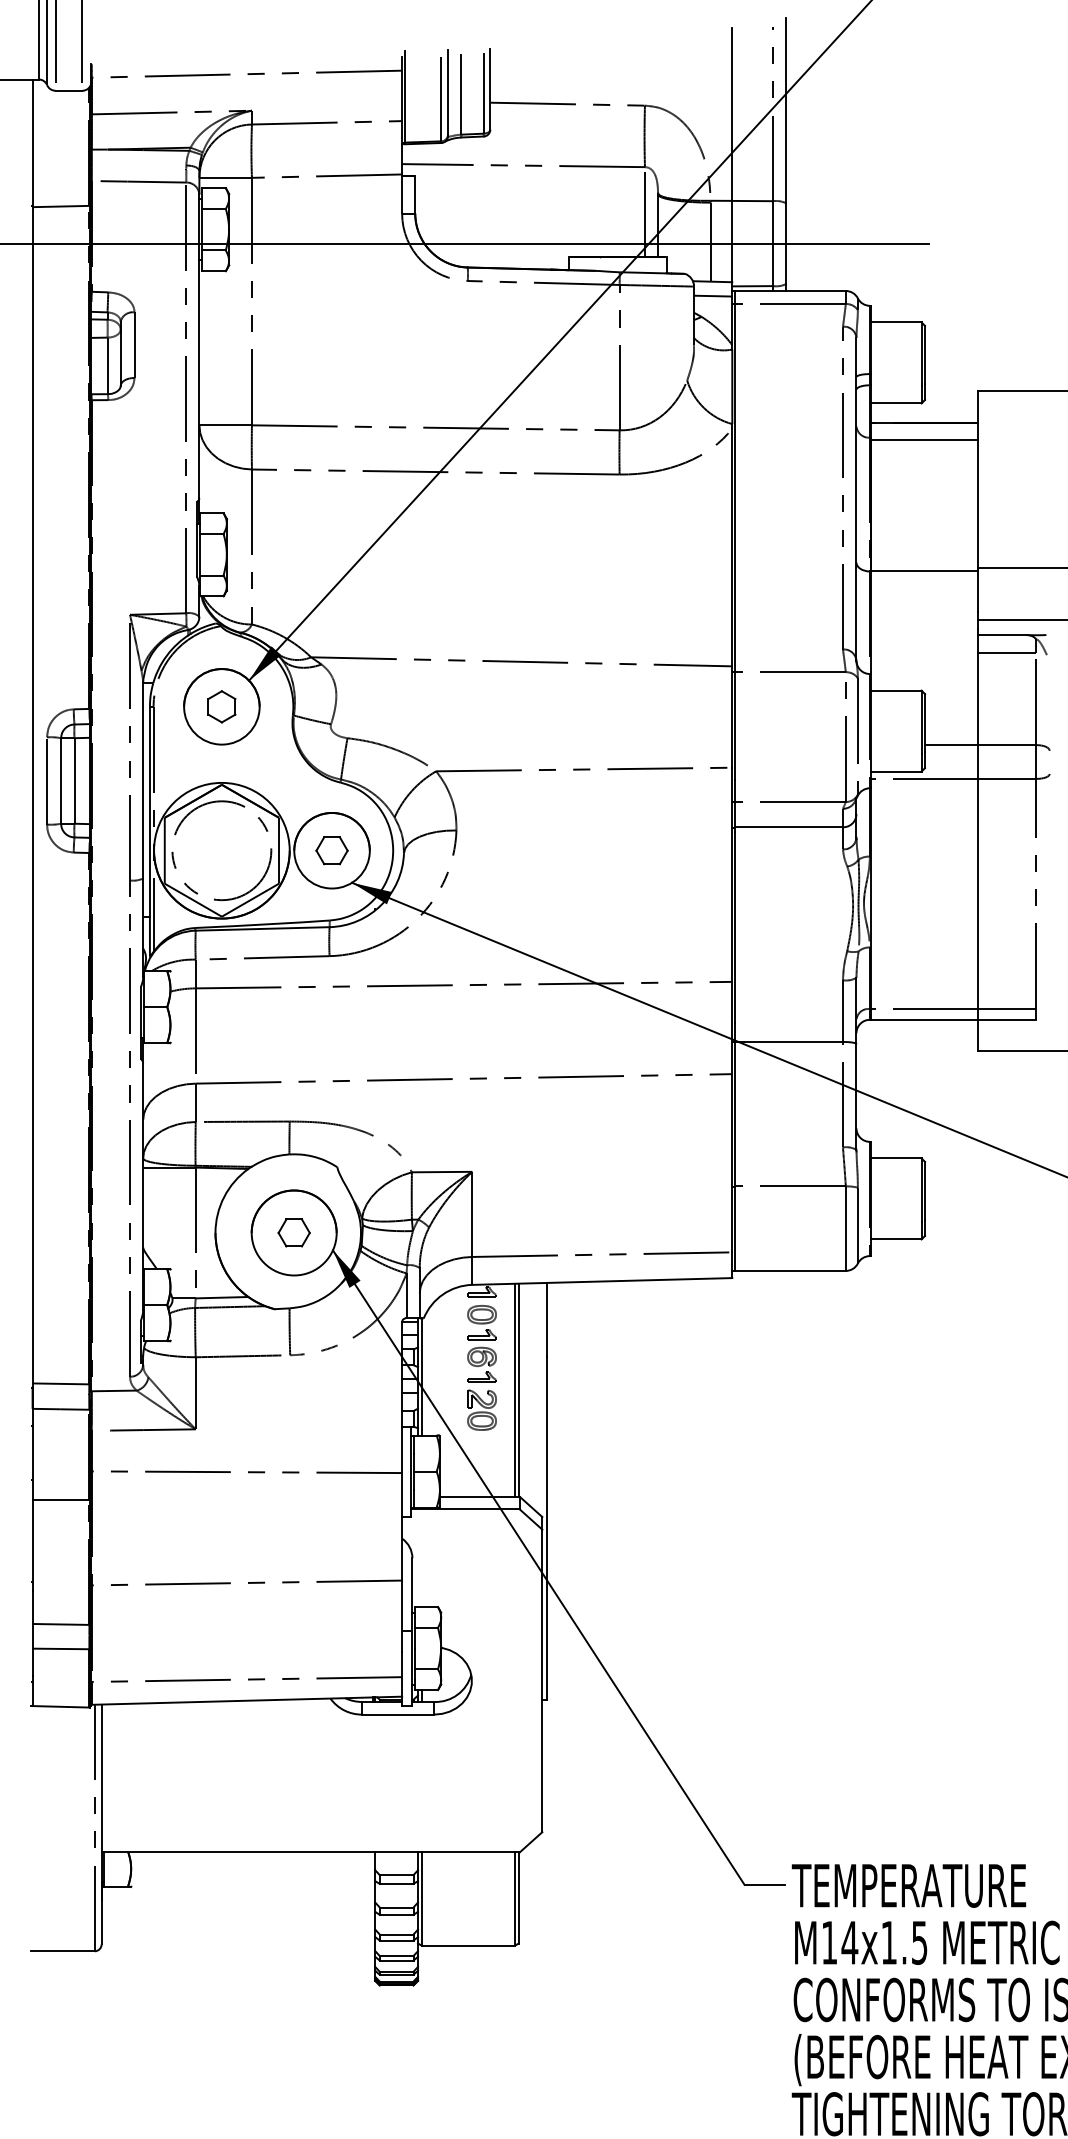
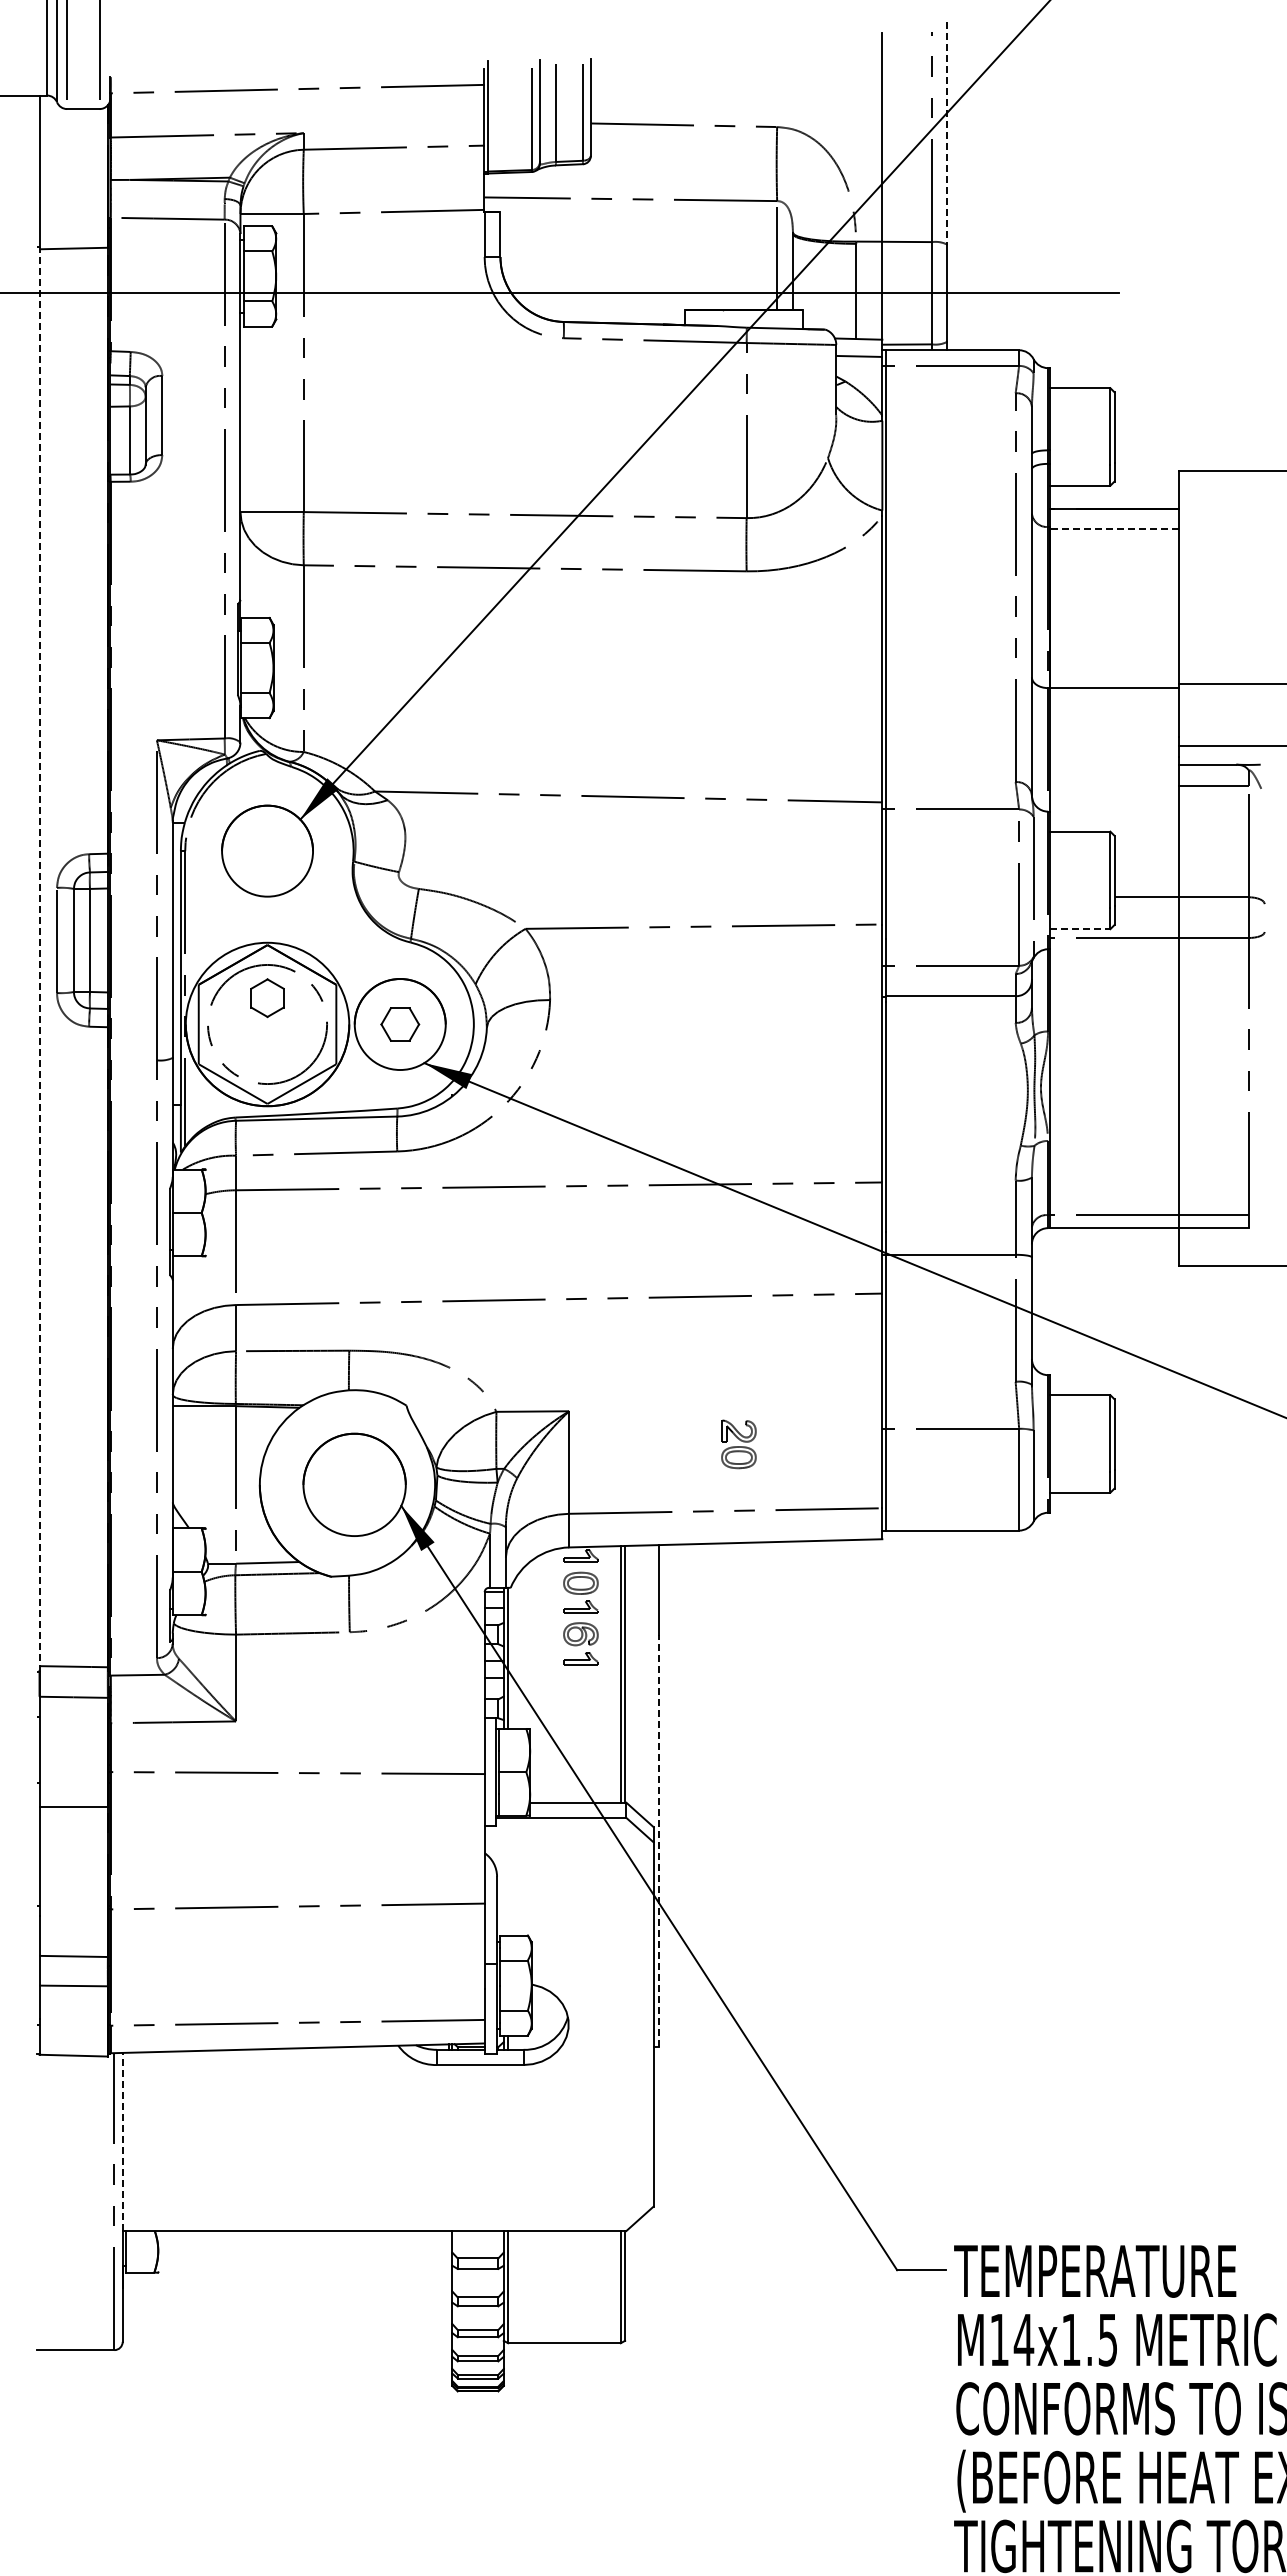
line: (786, 111) -> (947, 133), solid -> dashed
line: (925, 439) -> (1114, 529), solid -> dashed
part: (221, 707) -> (267, 998), moved
line: (896, 771) -> (1080, 929), solid -> dashed
line: (32, 796) -> (39, 959), solid -> dashed
part: (294, 1232) -> (354, 1484), removed
part: (481, 1410) -> (738, 1444), moved
line: (546, 1528) -> (658, 1840), solid -> dashed
line: (101, 1778) -> (122, 2141), solid -> dashed

